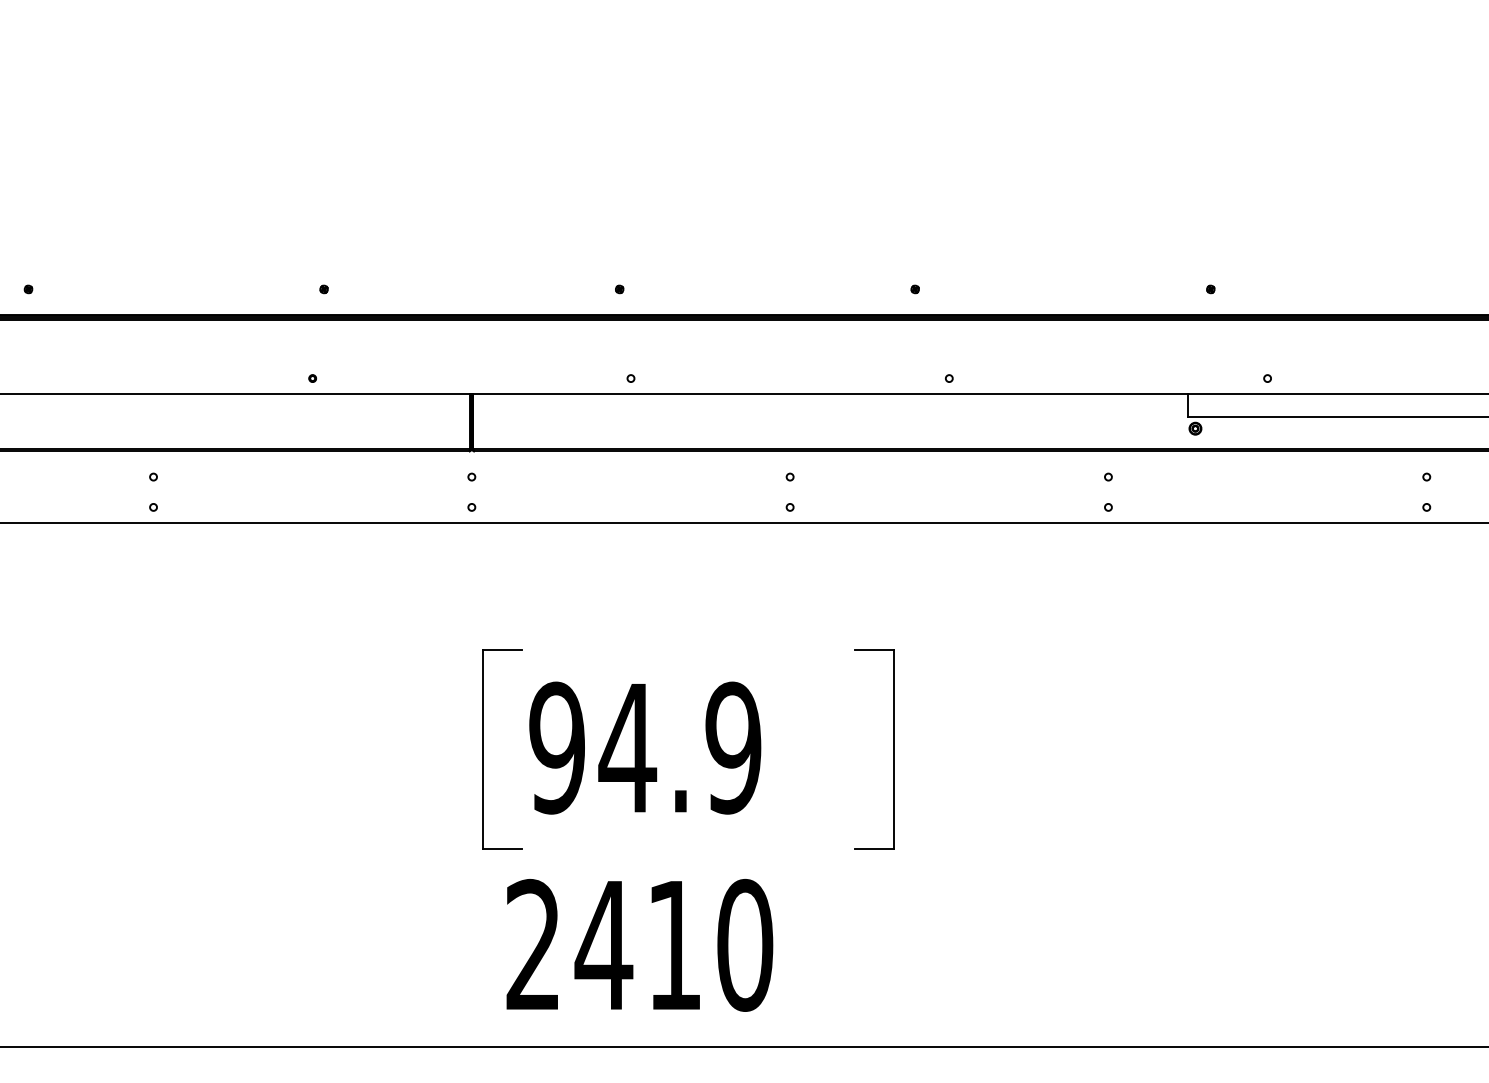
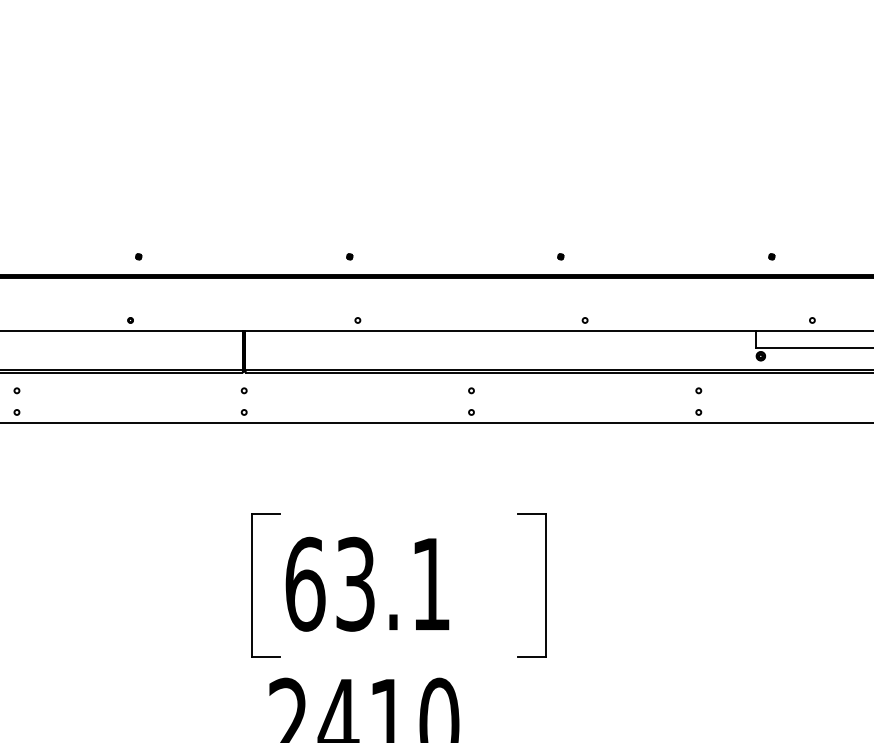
text: (645, 747) -> (368, 583), 94.9 -> 63.1

